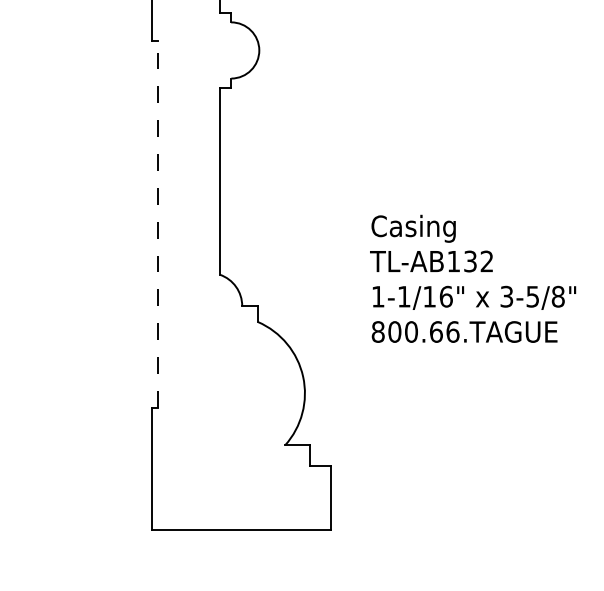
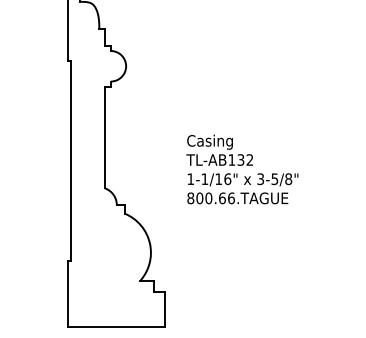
line: (158, 223) -> (71, 160), dashed -> solid
text: (473, 278) -> (242, 169), moved

